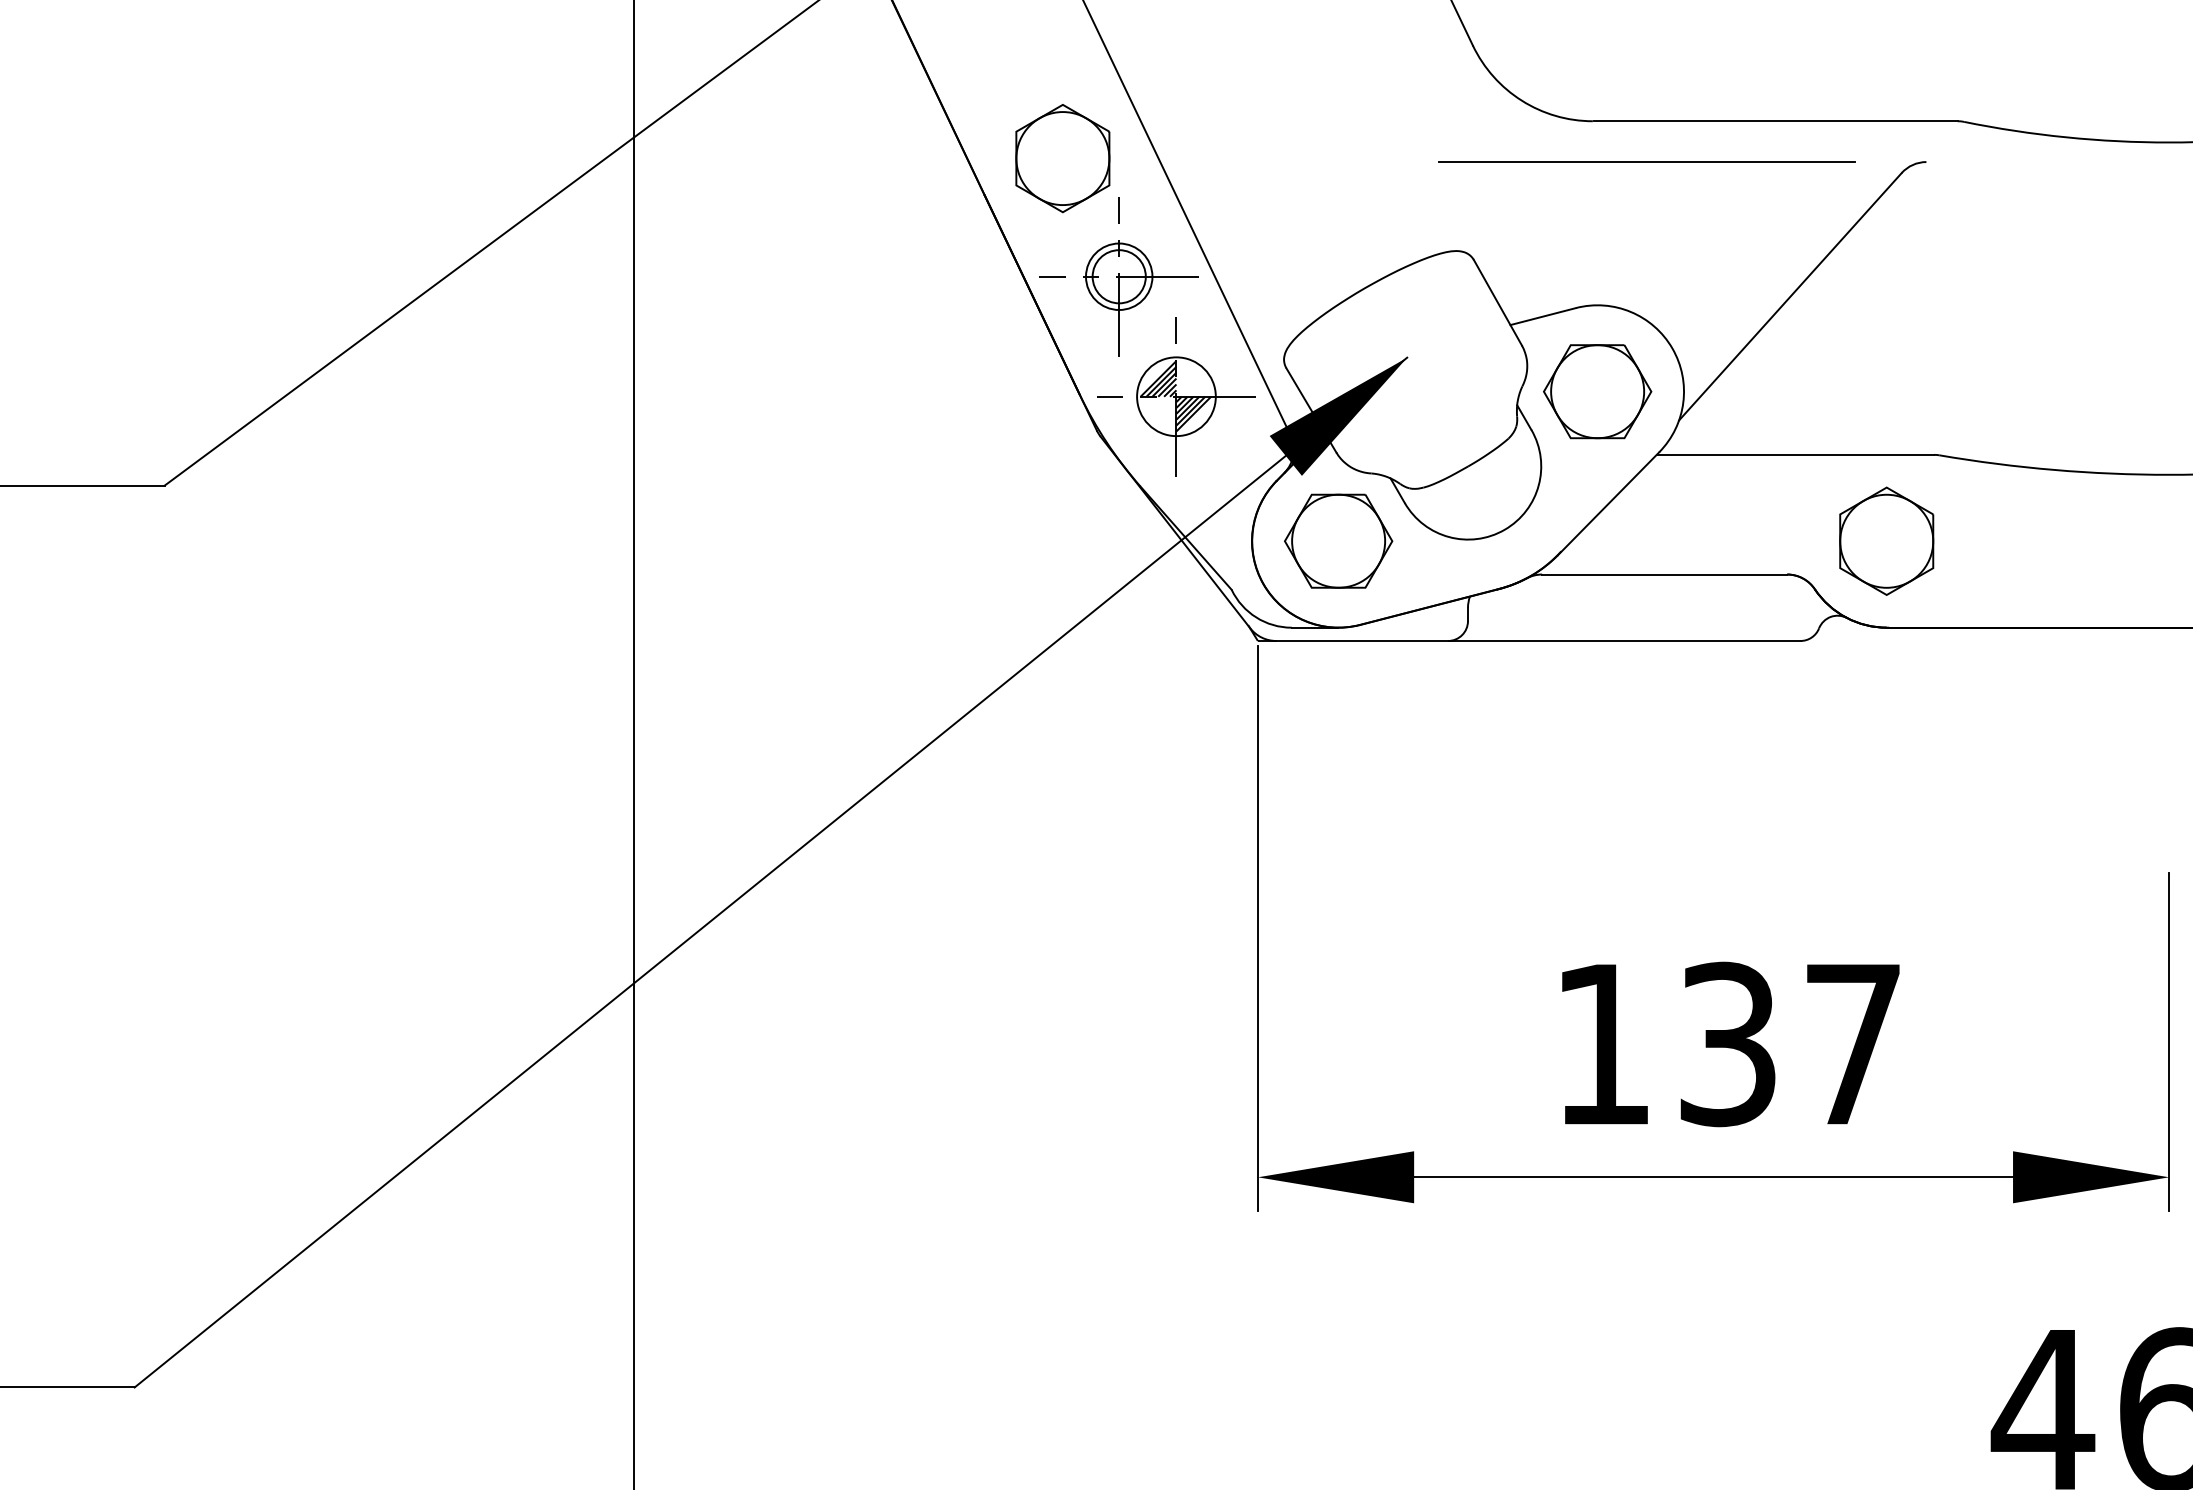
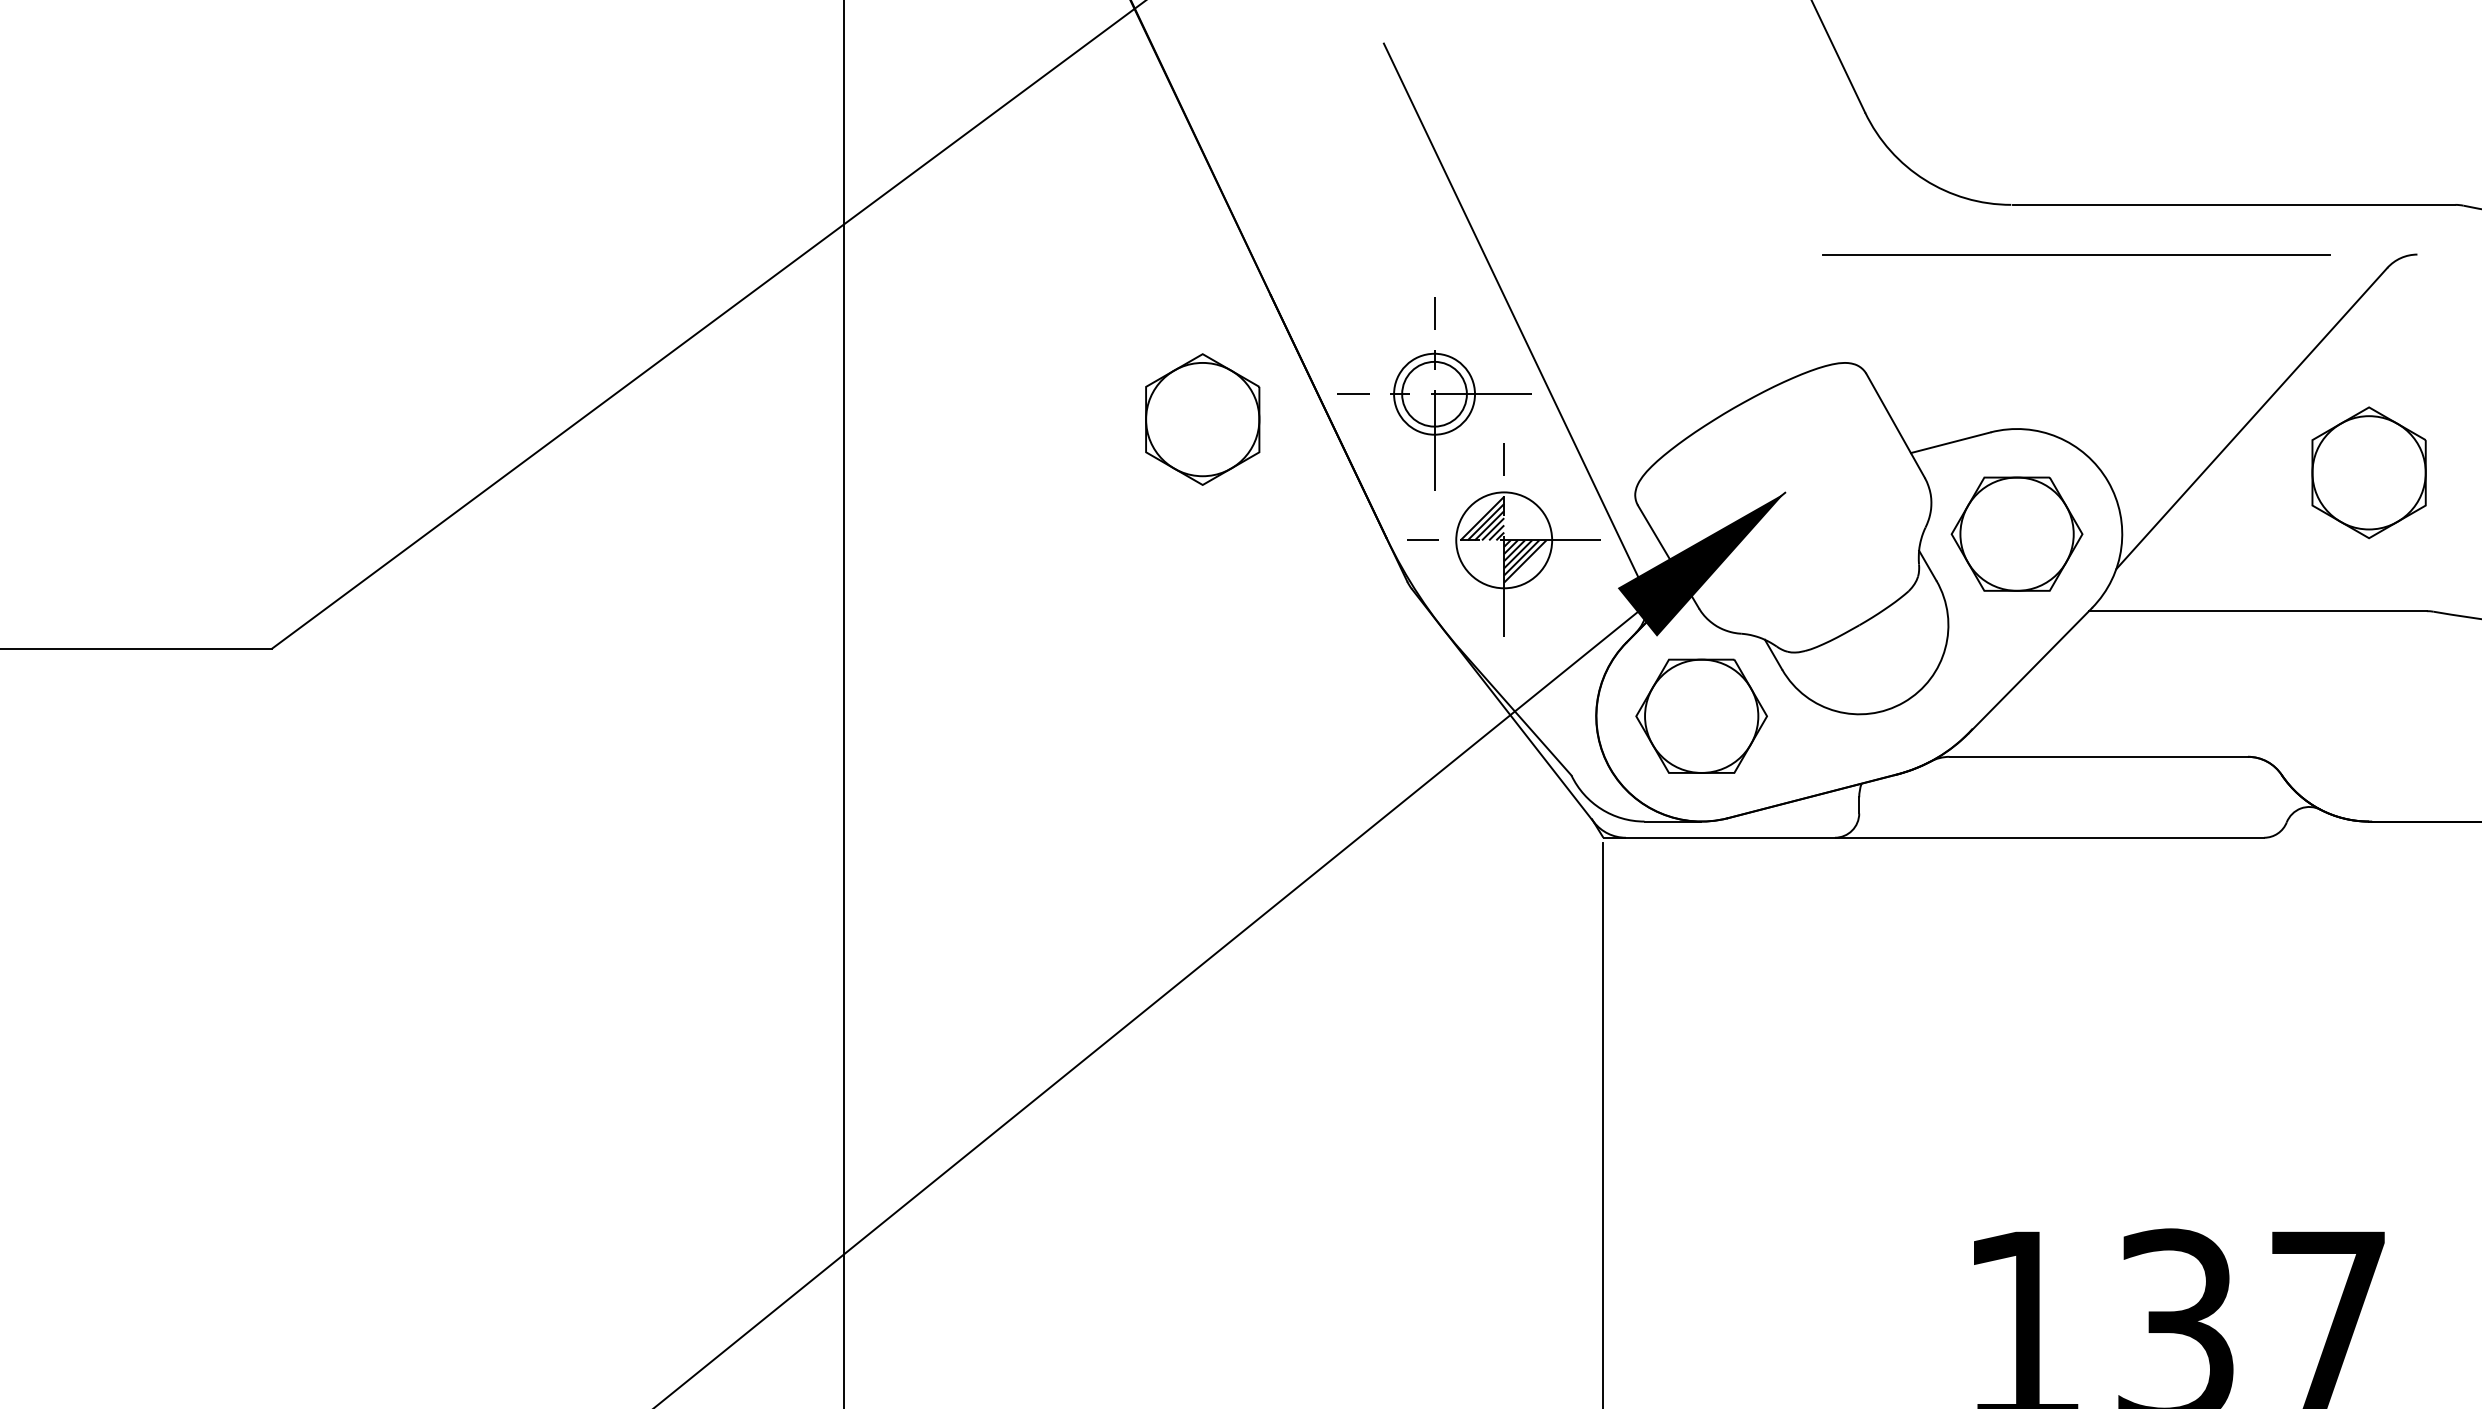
part: (1062, 158) -> (1202, 419), moved
part: (1886, 540) -> (2368, 471), moved

